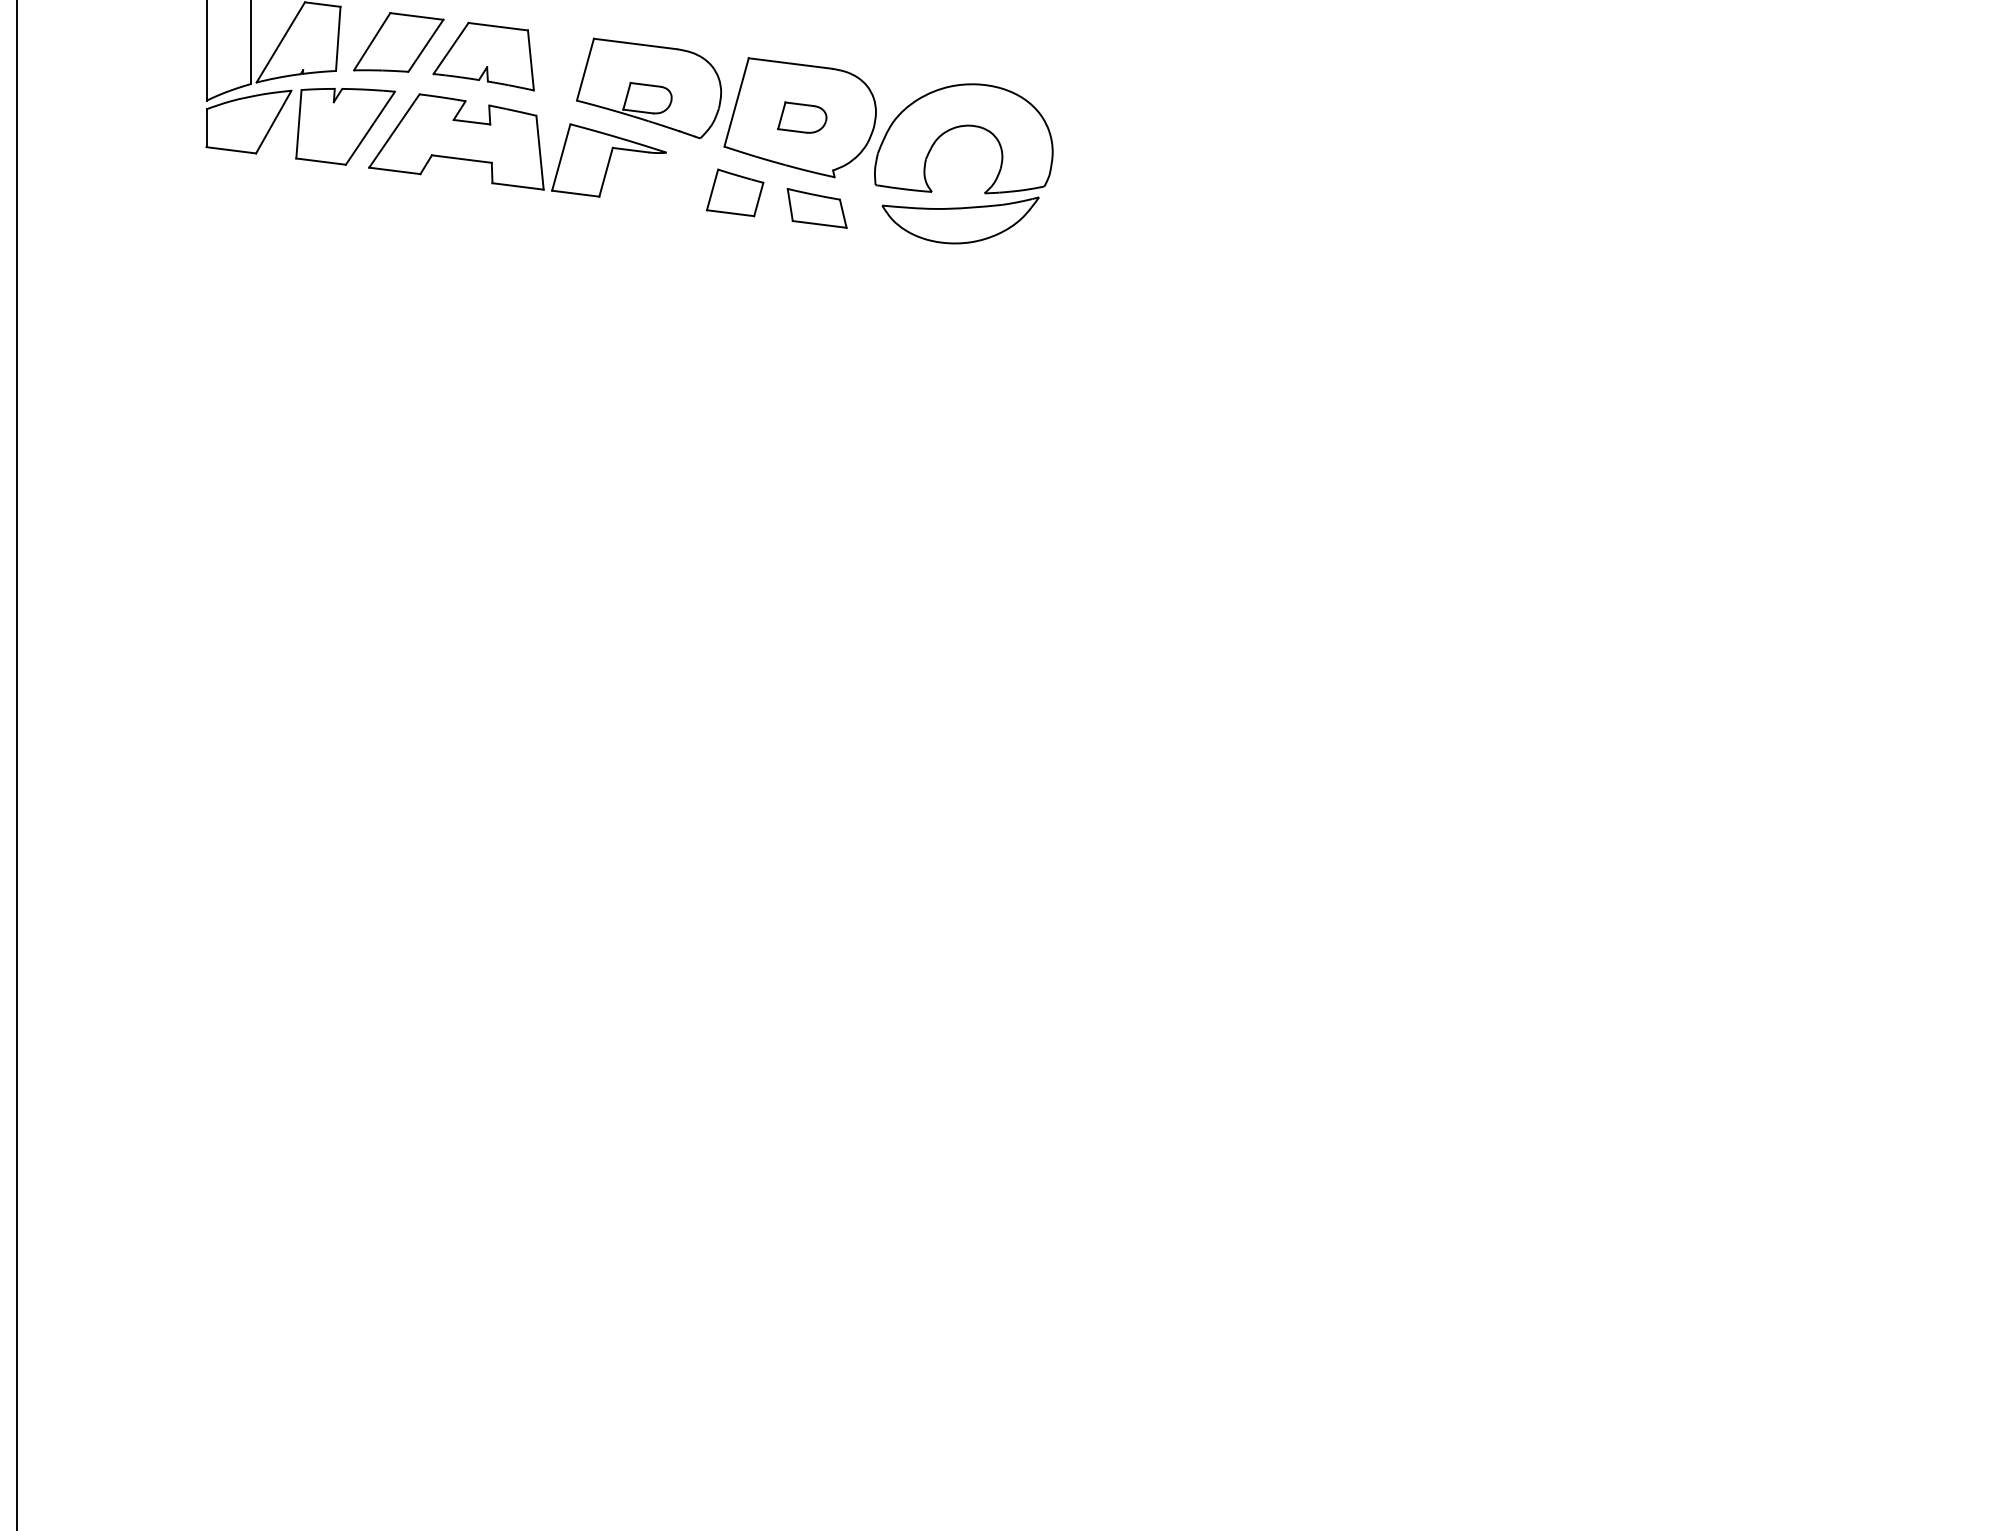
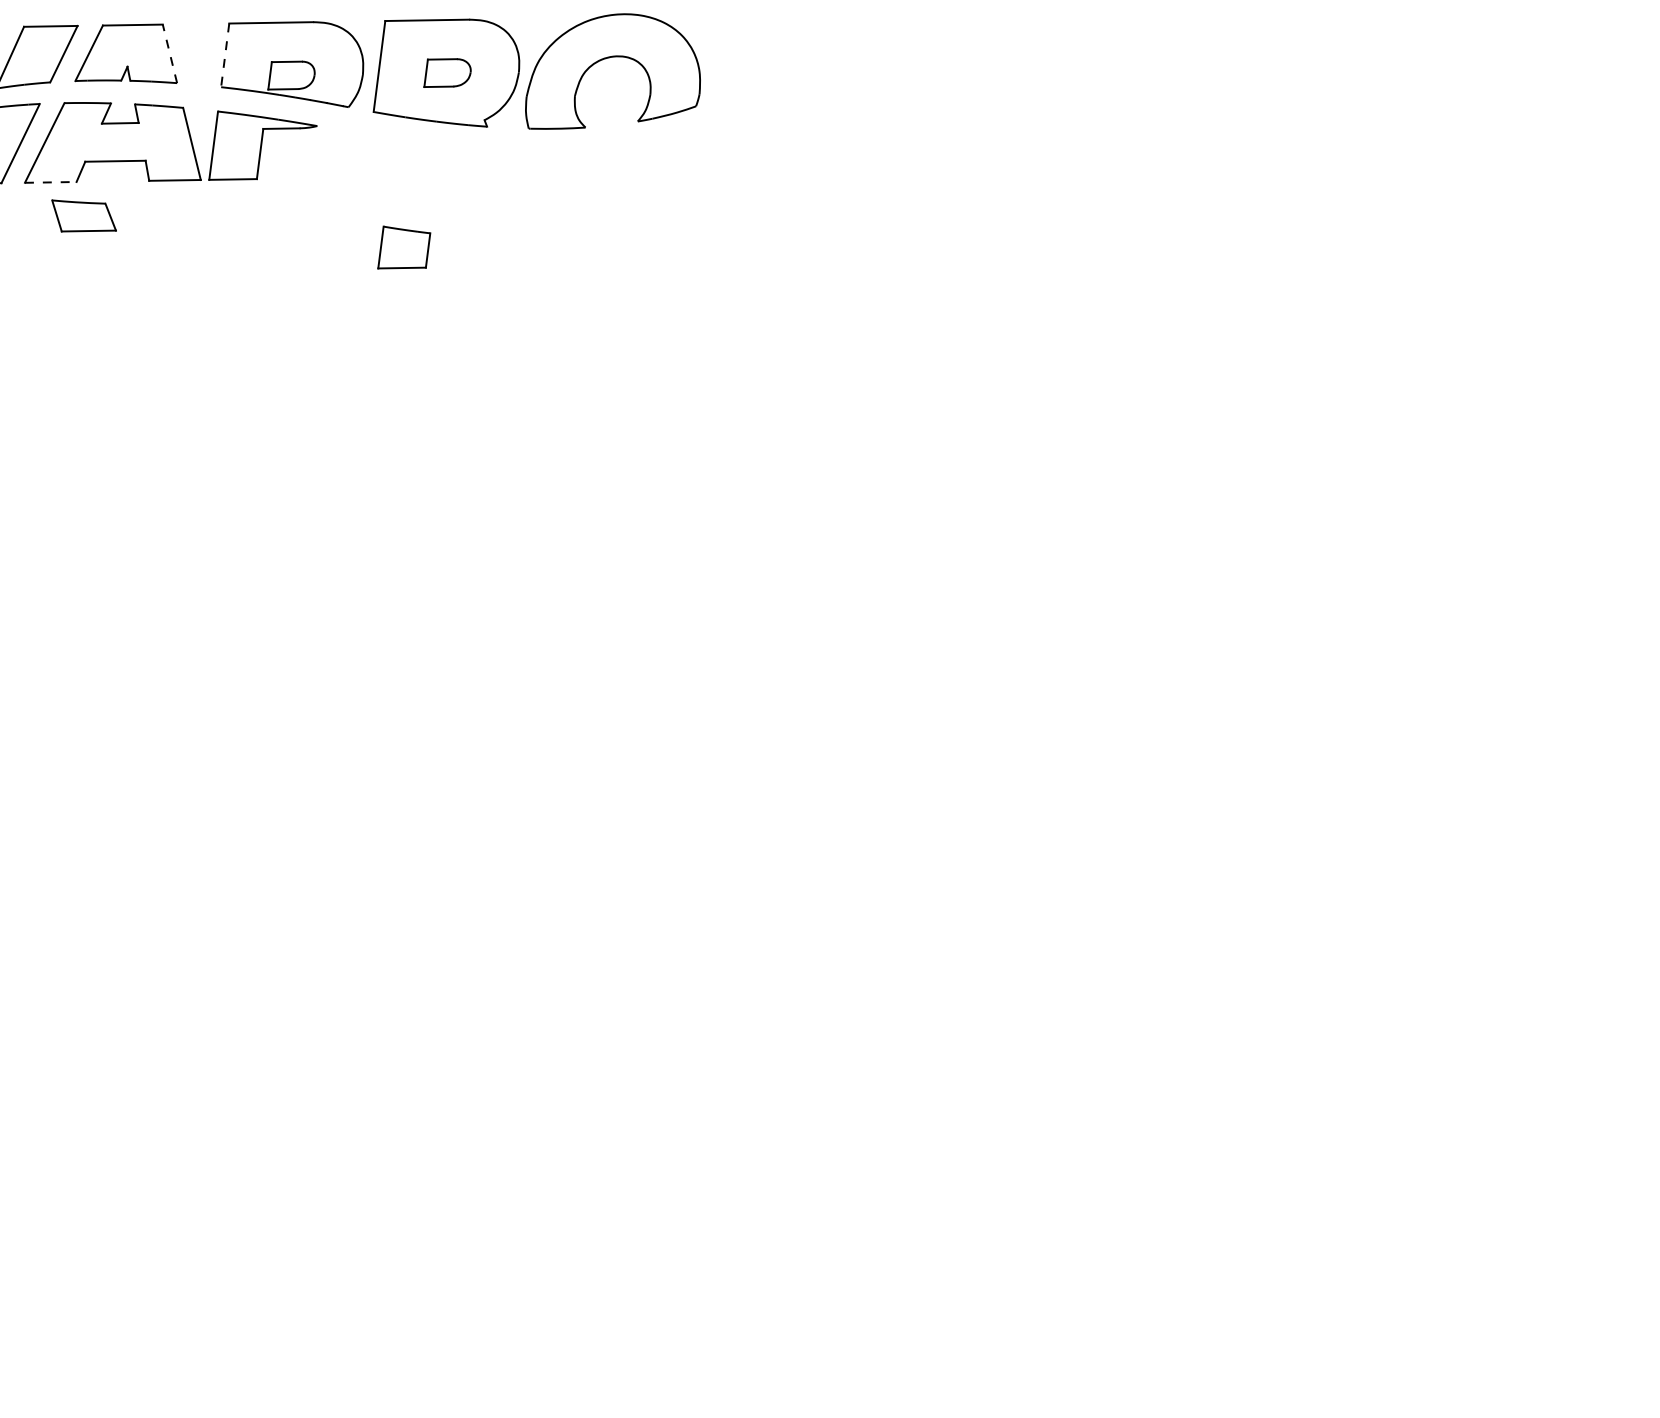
line: (530, 59) -> (169, 52), solid -> dashed
line: (585, 70) -> (225, 56), solid -> dashed
line: (394, 170) -> (50, 182), solid -> dashed
part: (734, 192) -> (403, 247), moved
part: (816, 208) -> (83, 215), moved
part: (960, 220) -> (617, 151), removed

